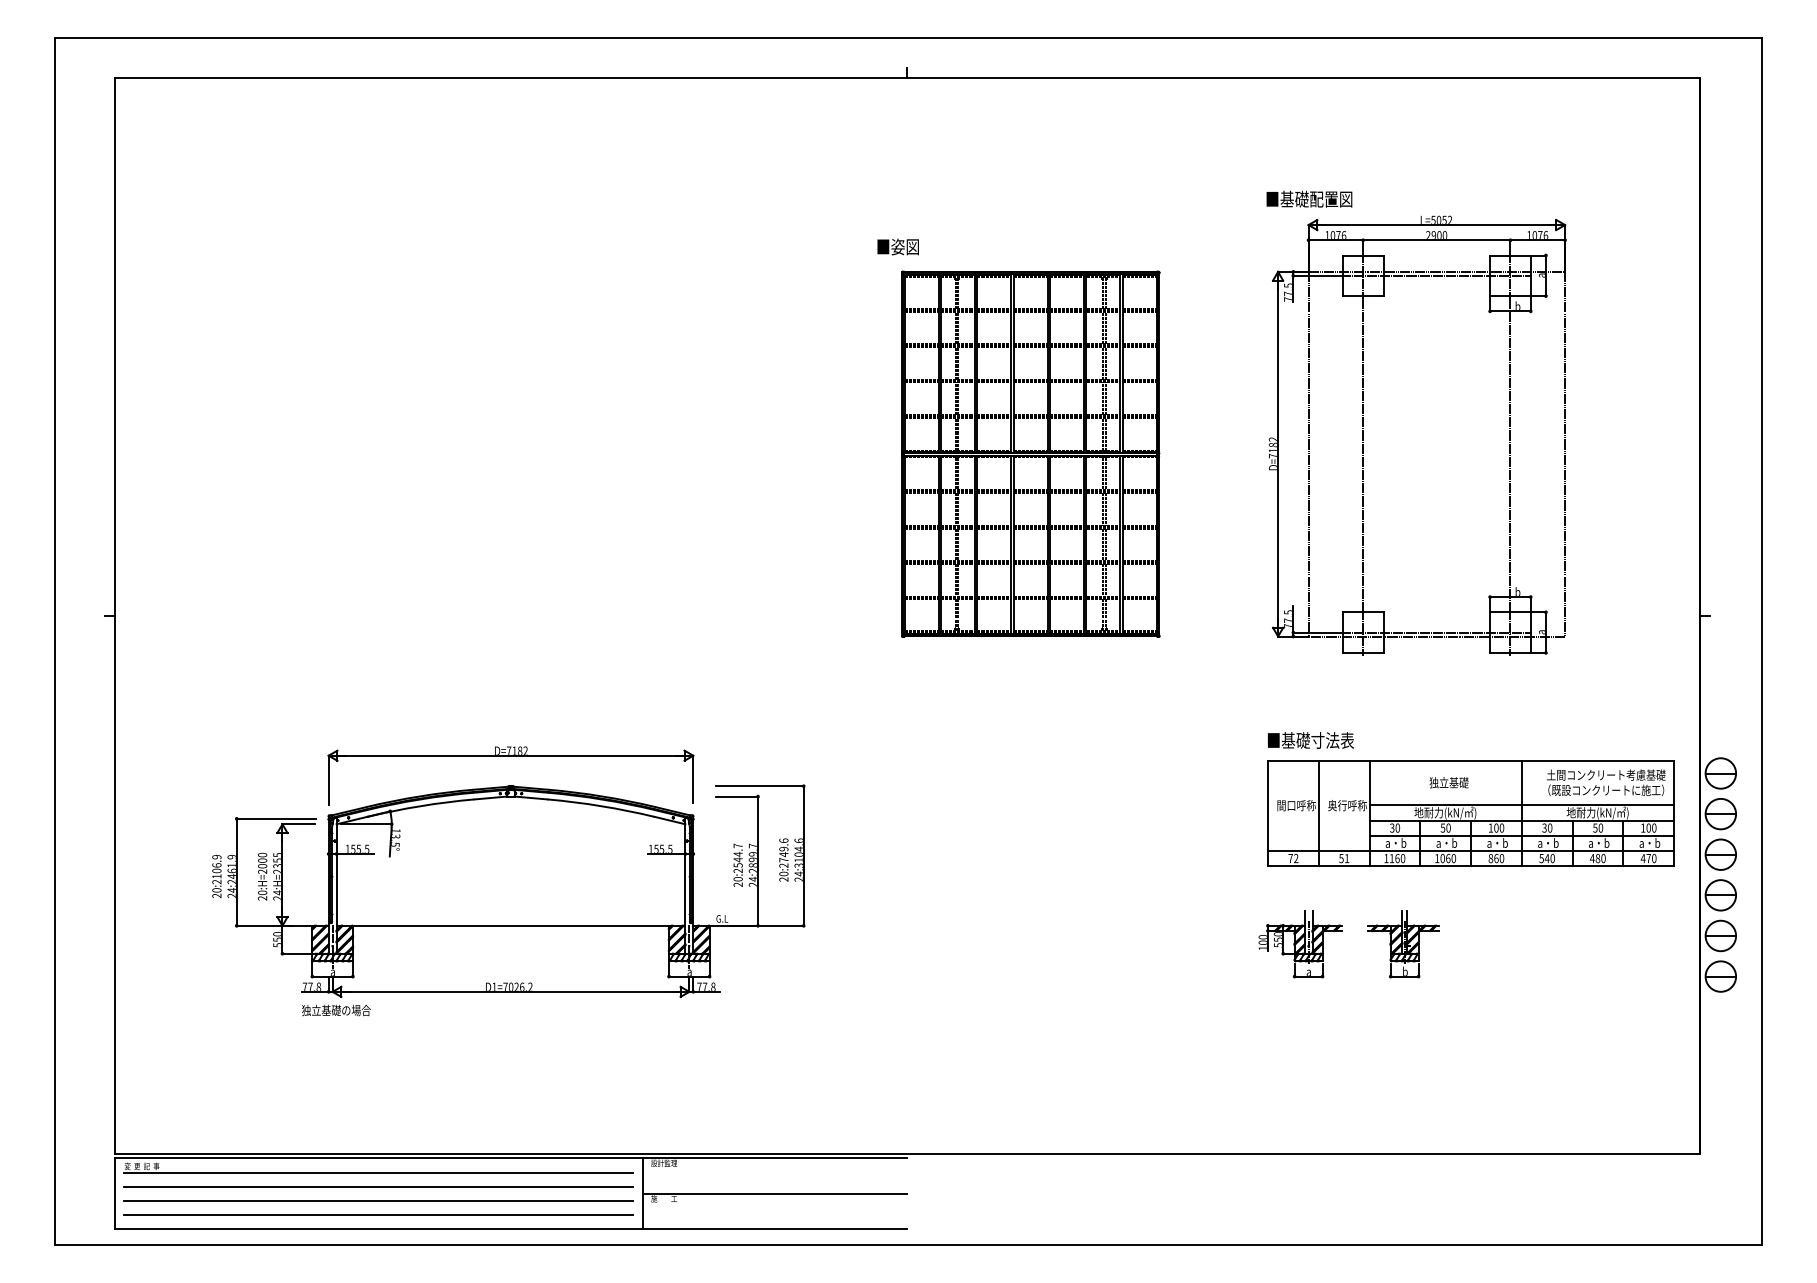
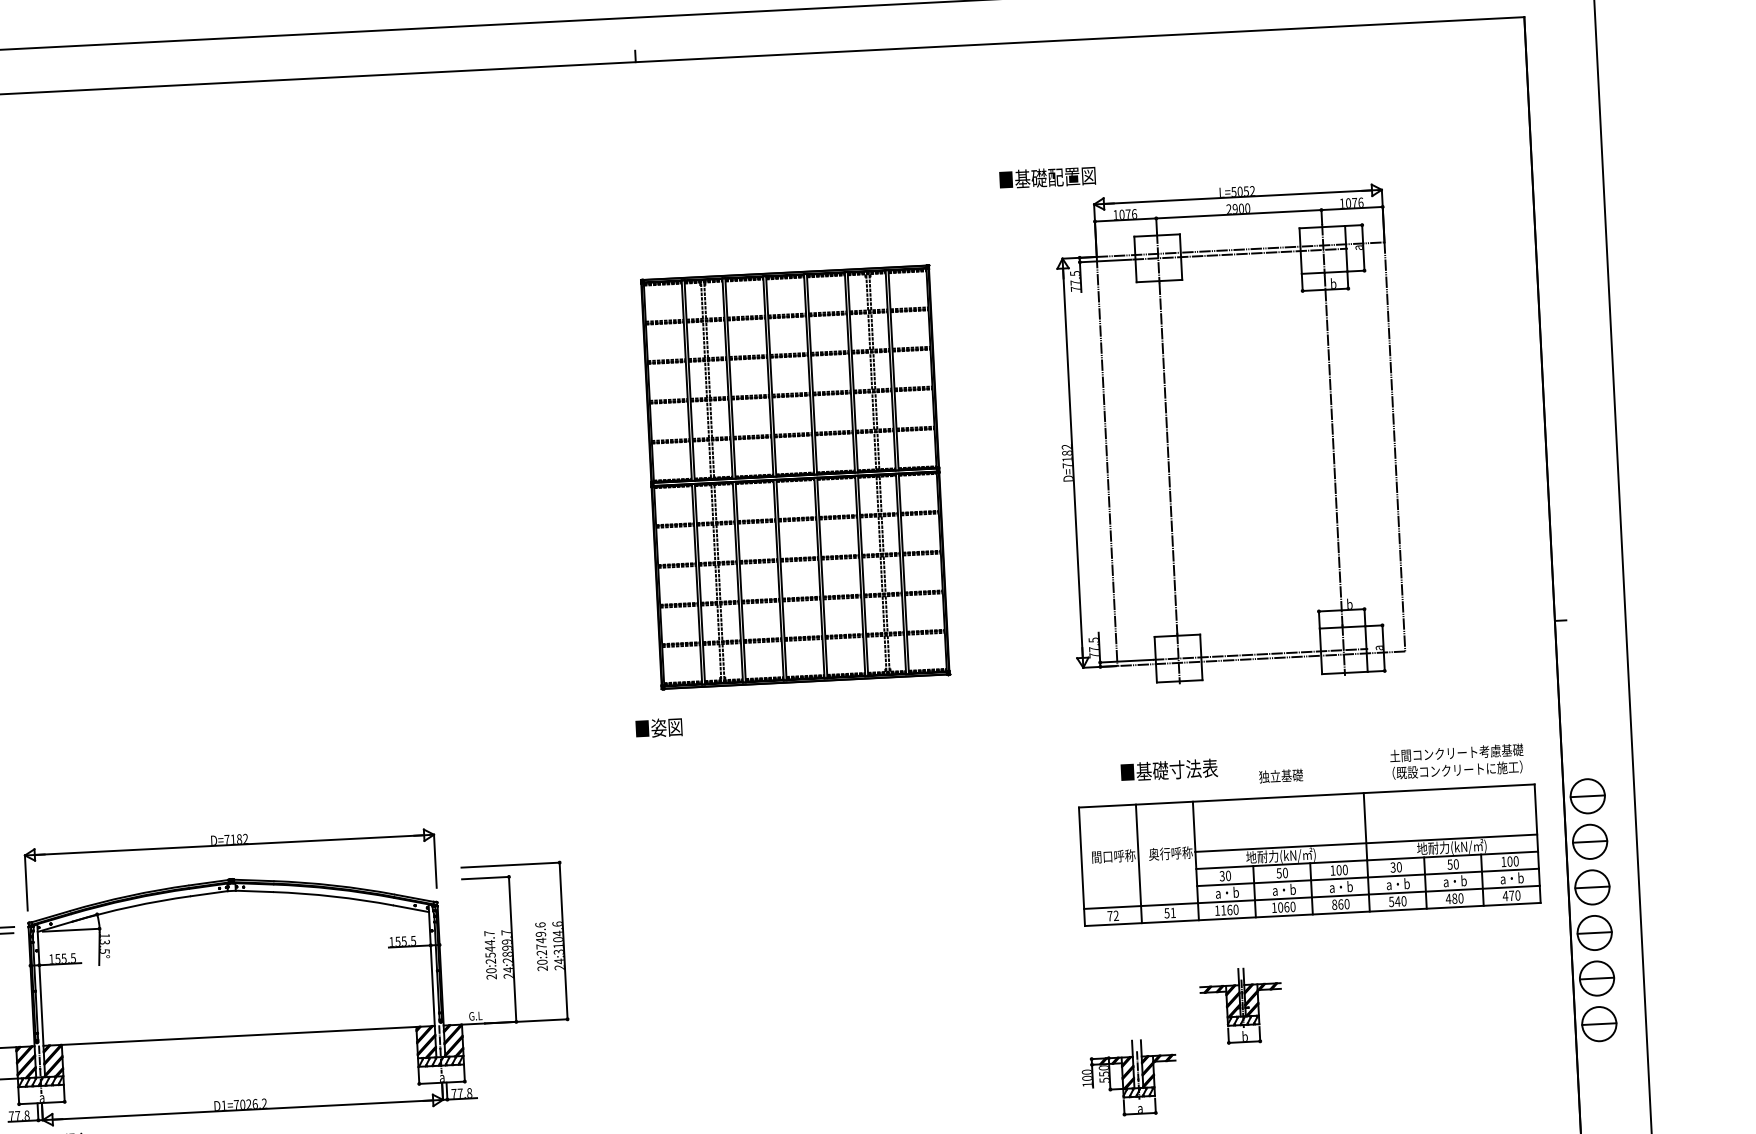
text: (1309, 198) -> (1047, 176), moved
text: (897, 246) -> (658, 727), moved
text: (1310, 740) -> (1168, 770), moved
text: (1448, 782) -> (1280, 775), moved
text: (1606, 782) -> (1457, 761), moved
part: (1300, 944) -> (1129, 1078), moved

